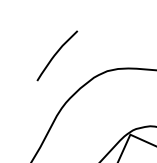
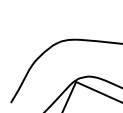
curve: (57, 54) -> (29, 30), removed

